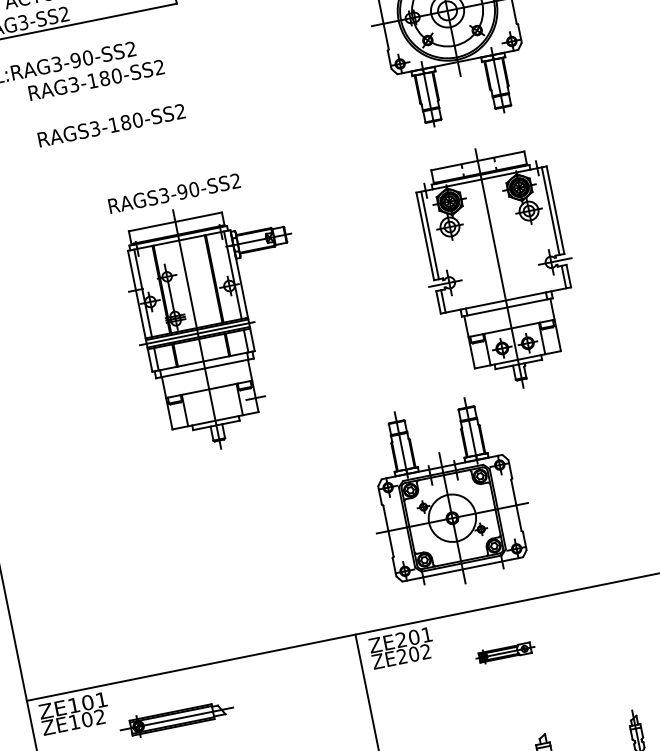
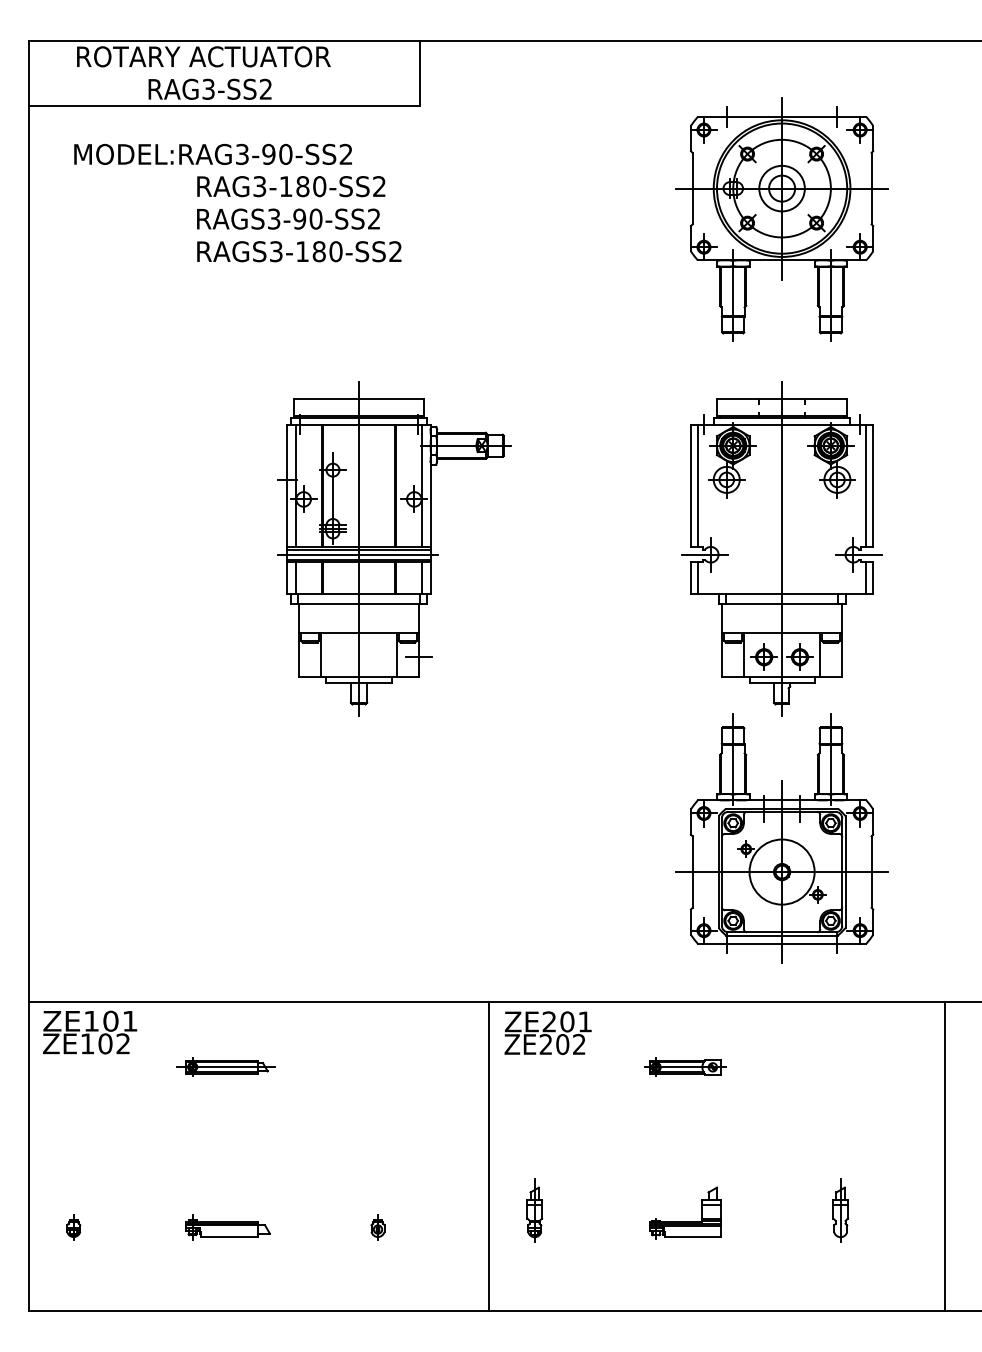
text: (174, 193) -> (288, 218), moved
part: (447, 494) -> (781, 838), moved
part: (176, 718) -> (225, 1066), size x0.62

